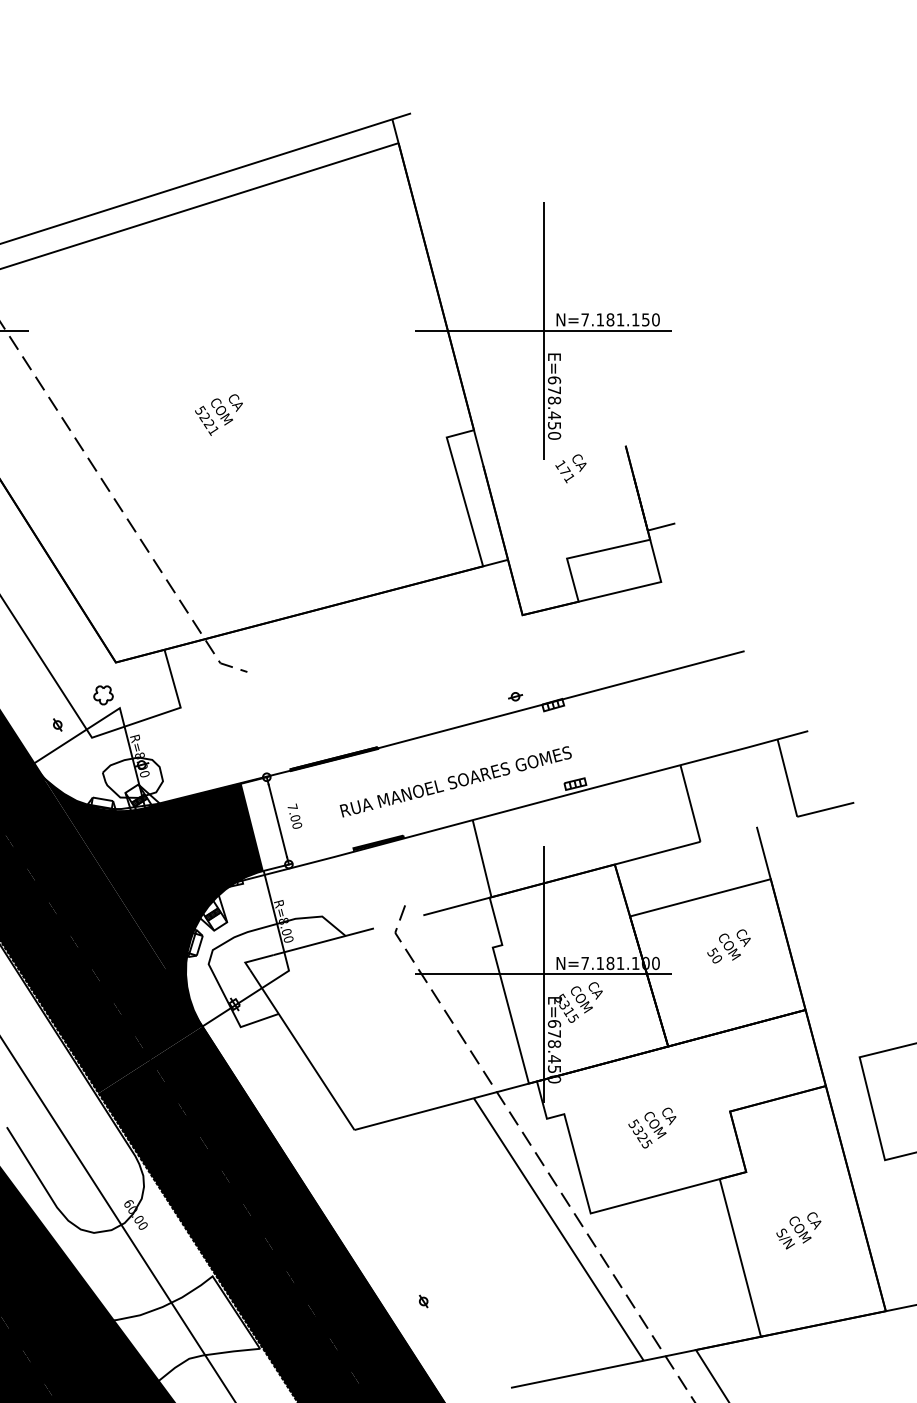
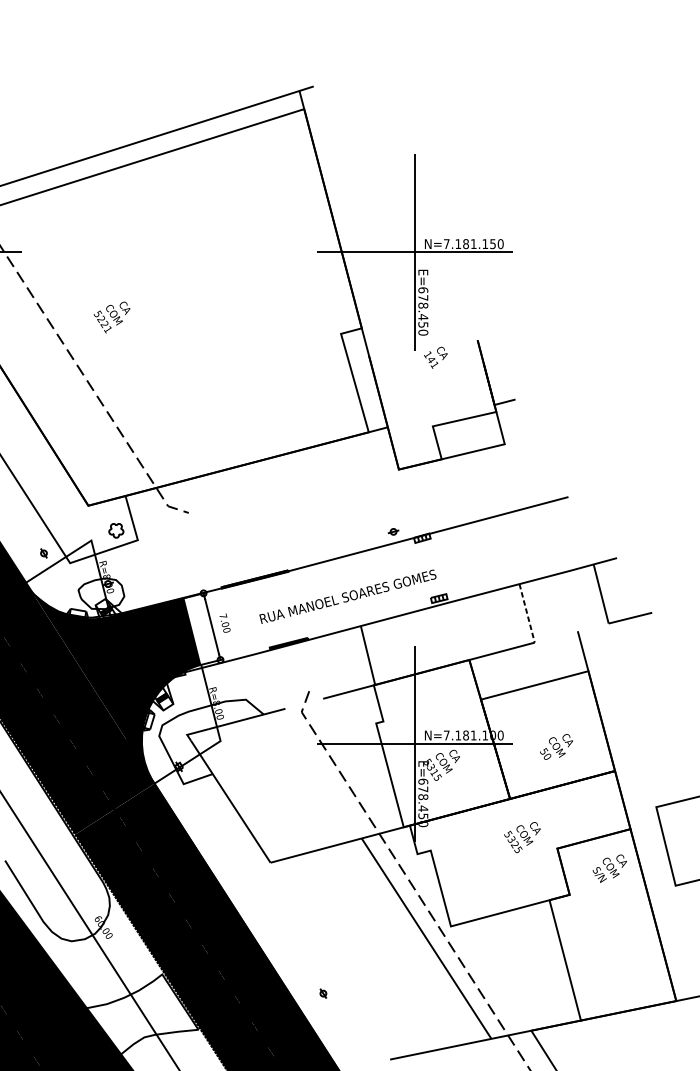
text: (218, 414) -> (111, 317), moved
text: (565, 470) -> (431, 359), 171 -> 141
part: (103, 695) -> (116, 530), moved
line: (690, 803) -> (527, 613), solid -> dashed
text: (728, 946) -> (556, 747), moved
text: (652, 1127) -> (522, 837), moved
text: (798, 1230) -> (609, 868), moved

